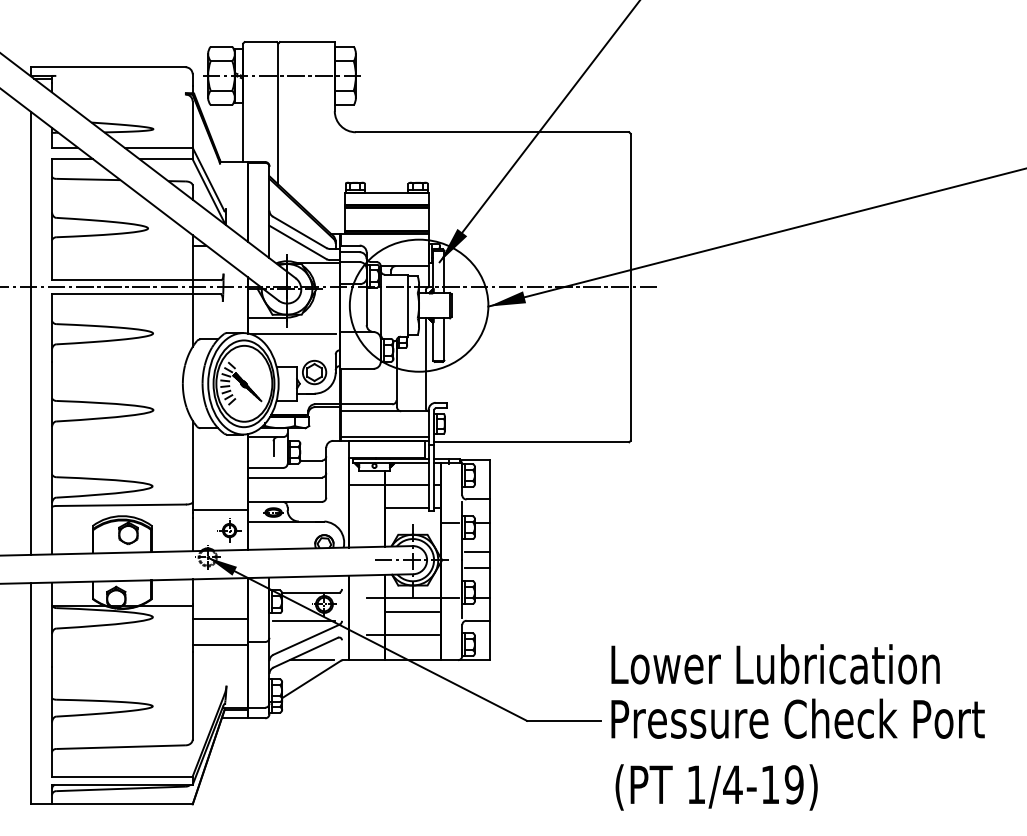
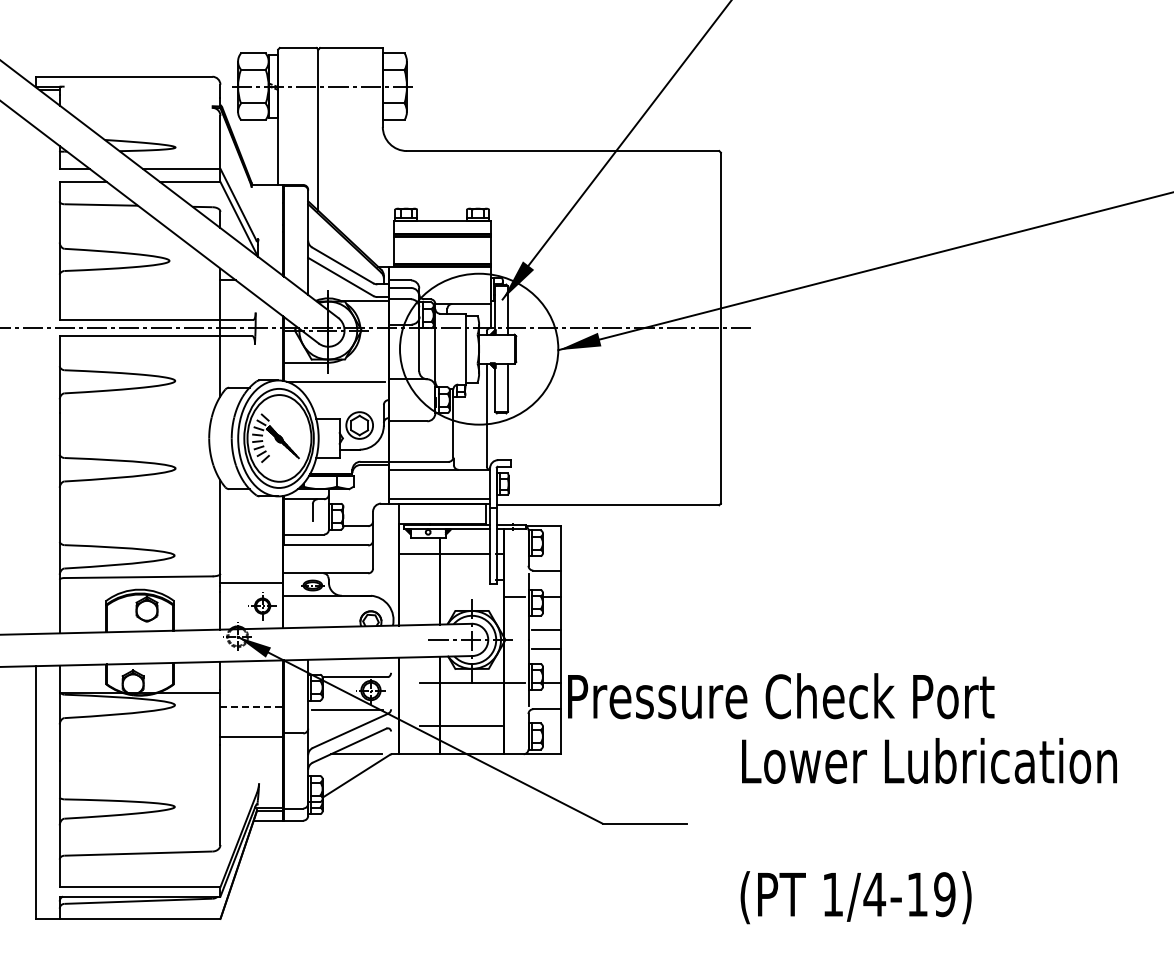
line: (30, 333) -> (35, 380), removed
line: (406, 508) -> (464, 580), removed
line: (411, 612) -> (470, 699), removed
line: (220, 618) -> (252, 706), solid -> dashed
text: (775, 663) -> (929, 760), moved
text: (798, 719) -> (781, 696), moved
text: (716, 787) -> (855, 897), moved

